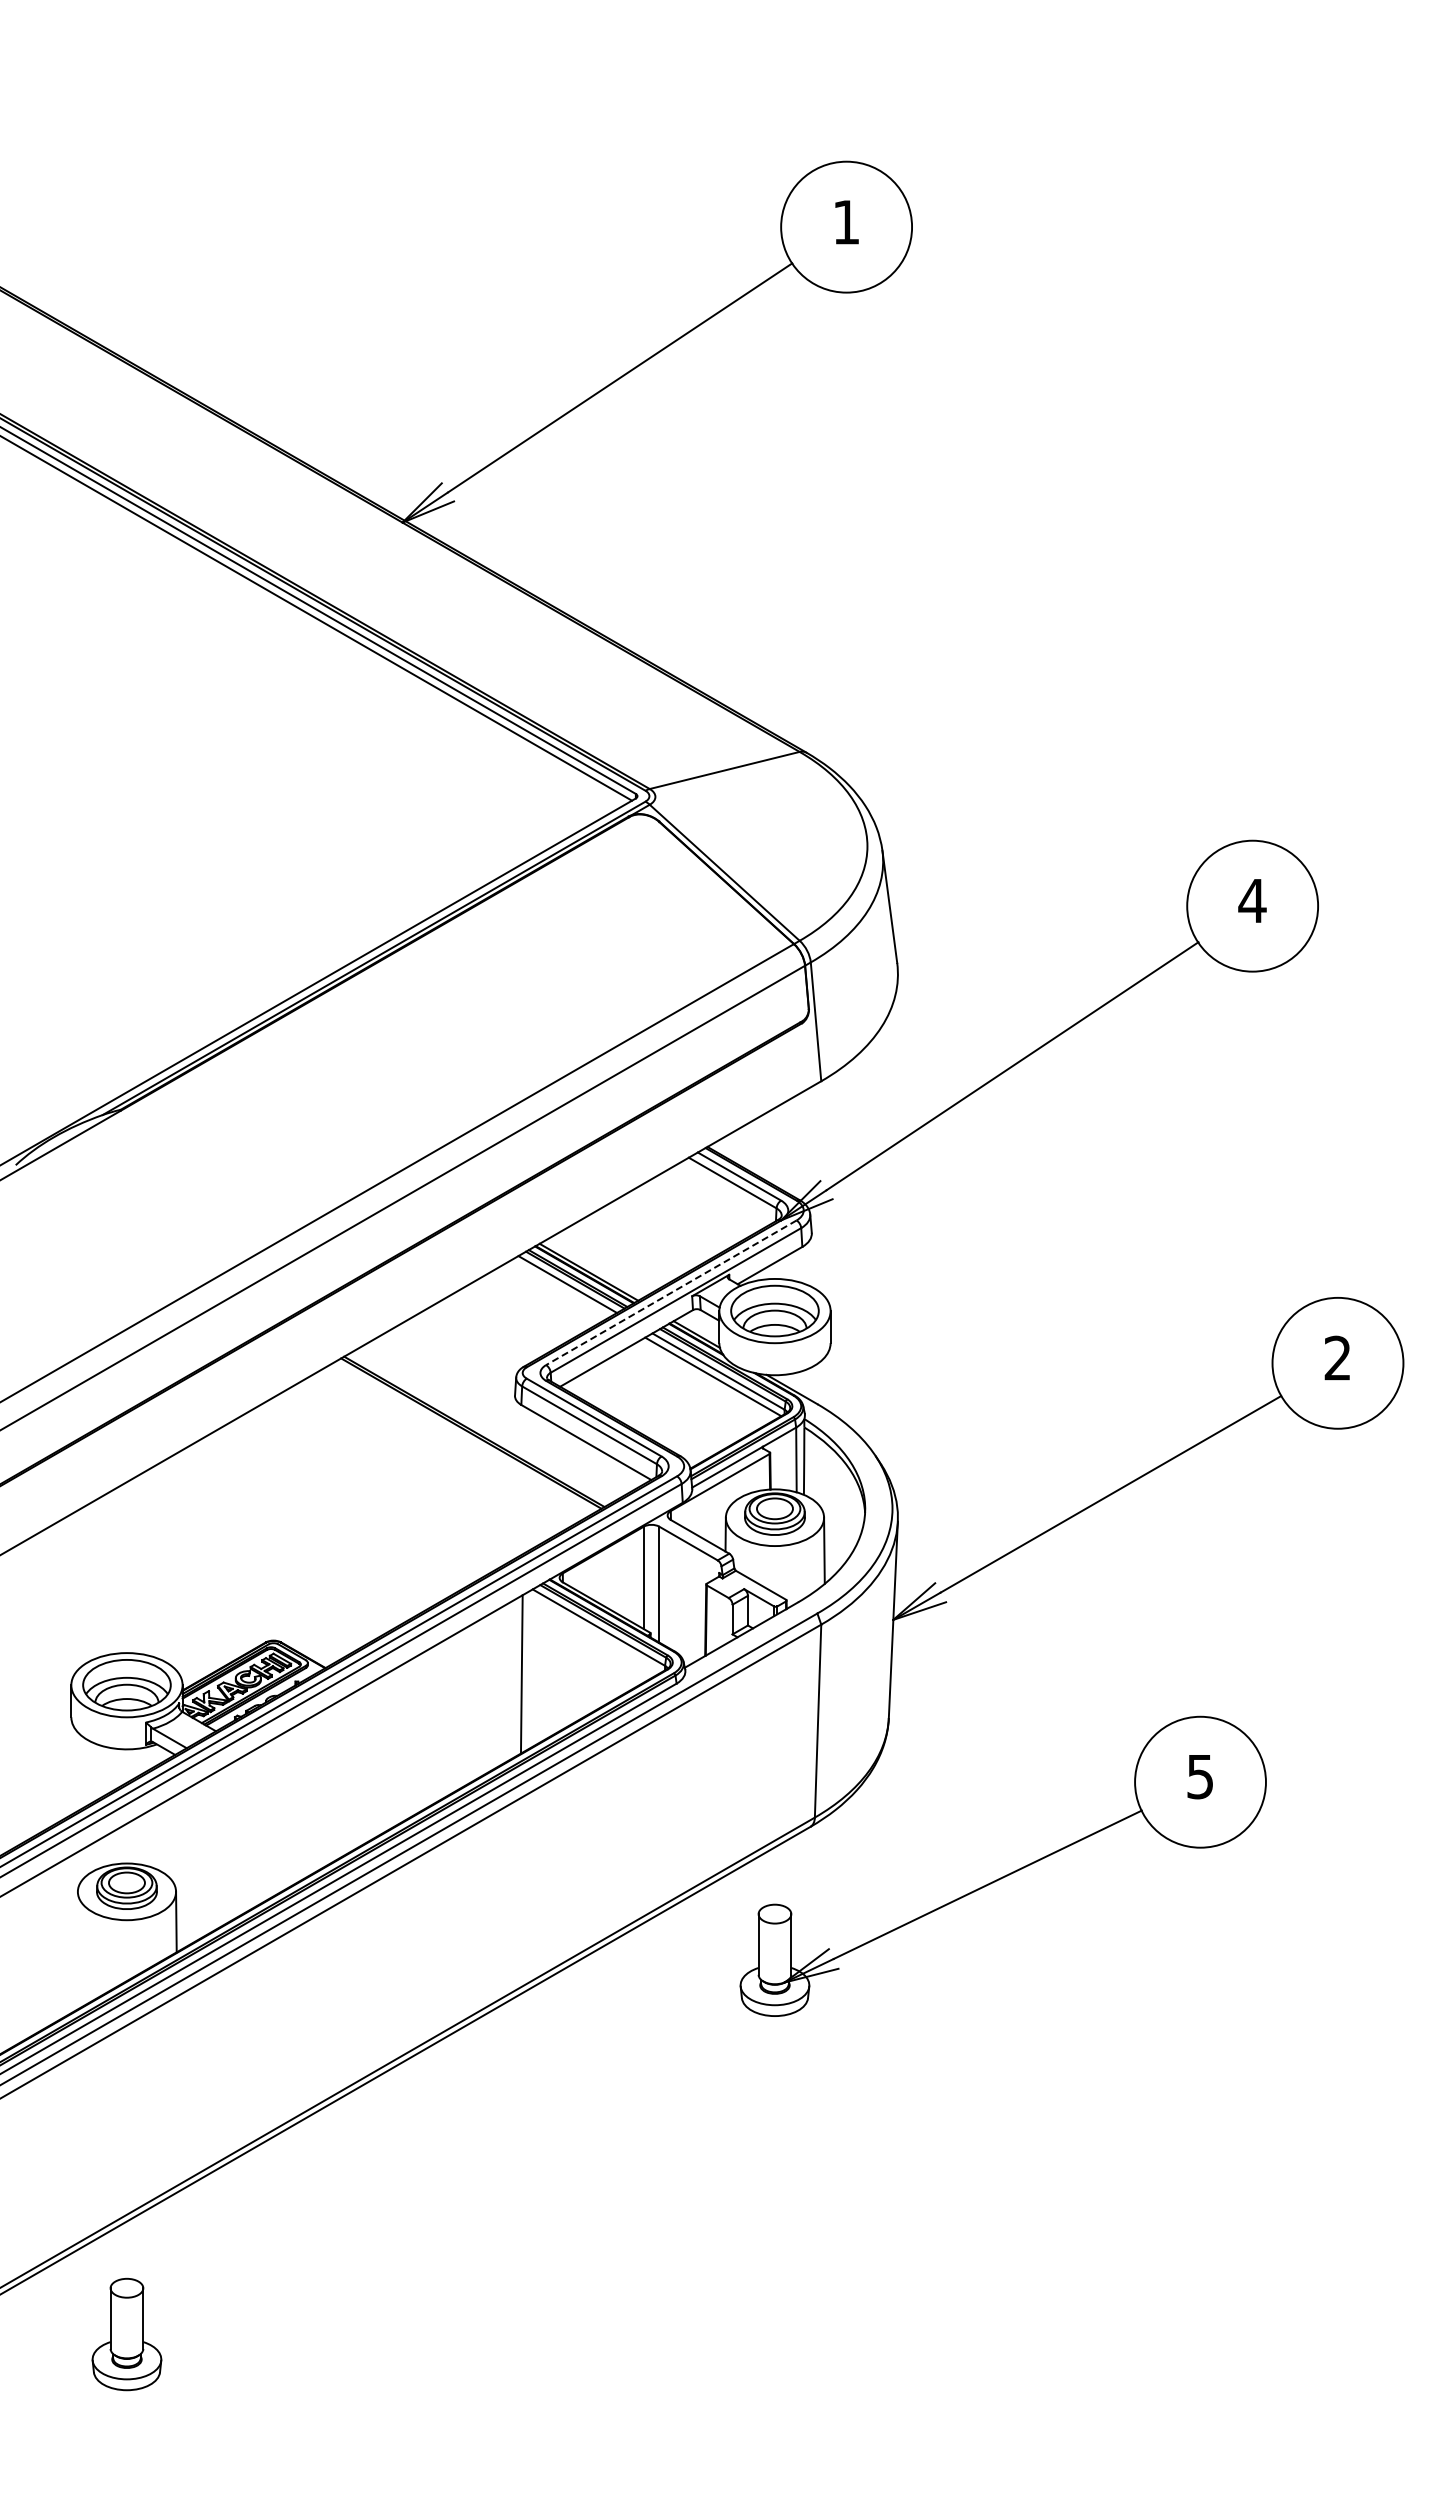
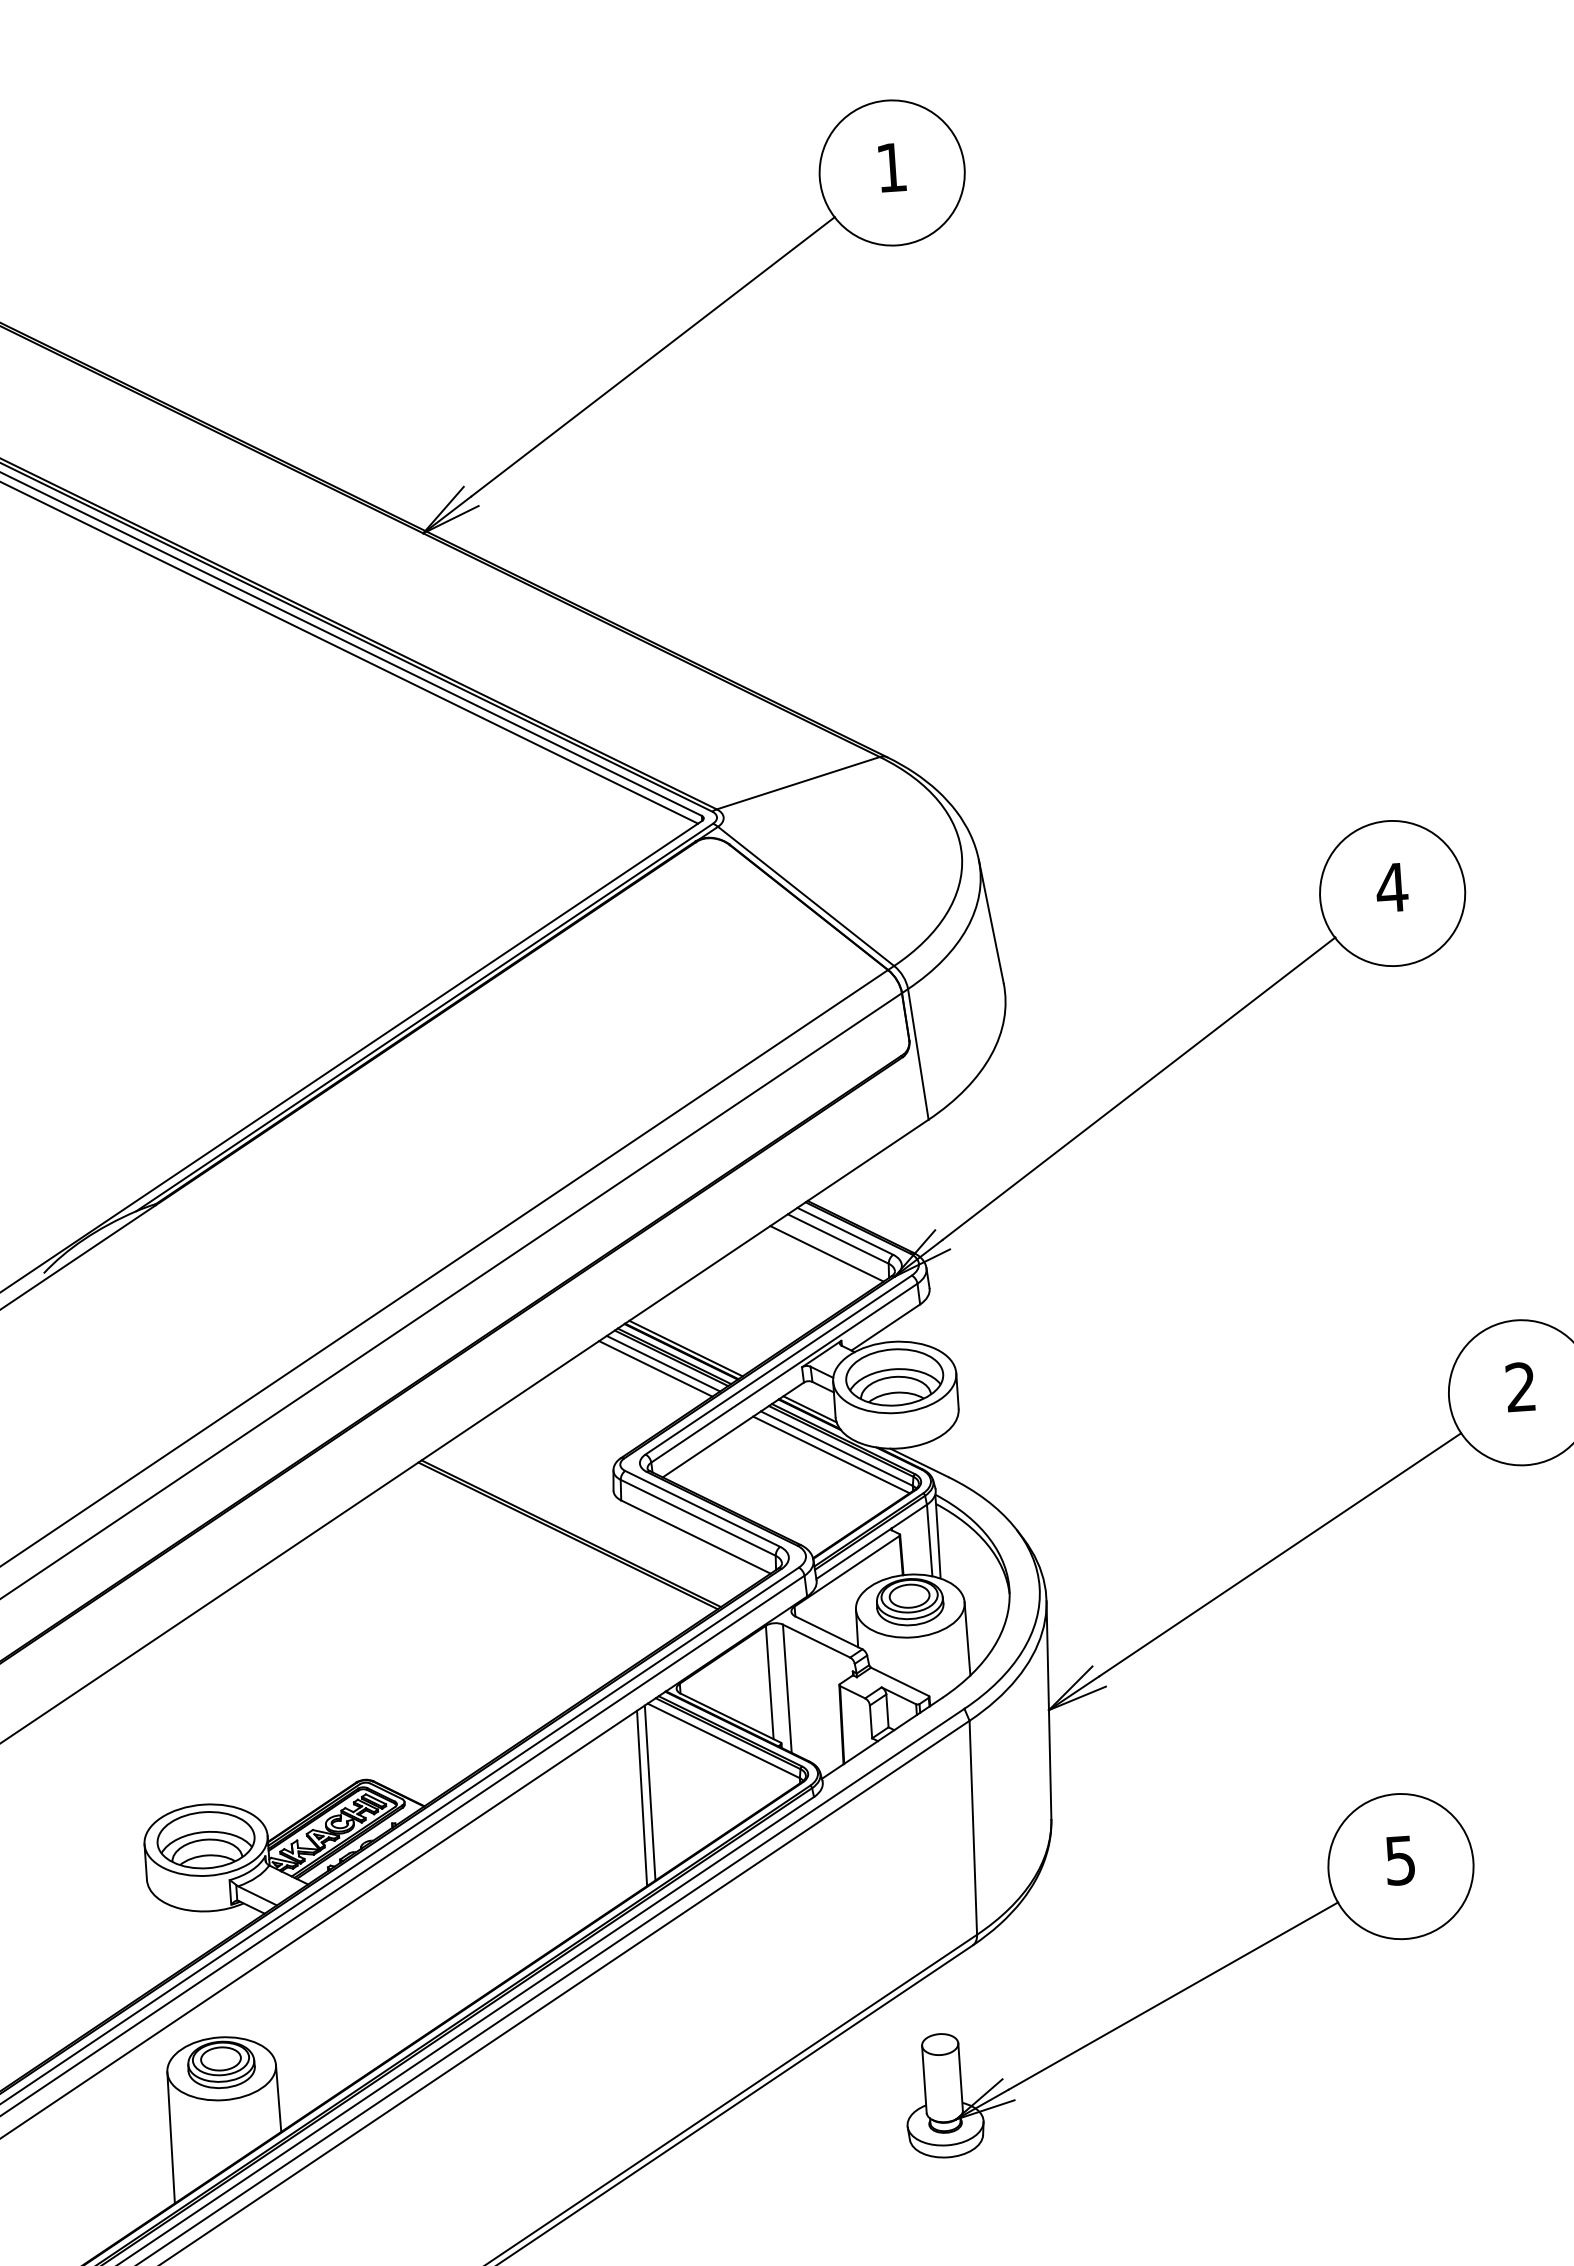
line: (721, 1195) -> (826, 1253), added
line: (560, 1288) -> (655, 1368), added
line: (671, 1292) -> (778, 1364), dashed -> solid
line: (529, 1669) -> (650, 1792), added
line: (76, 1950) -> (170, 2137), added

